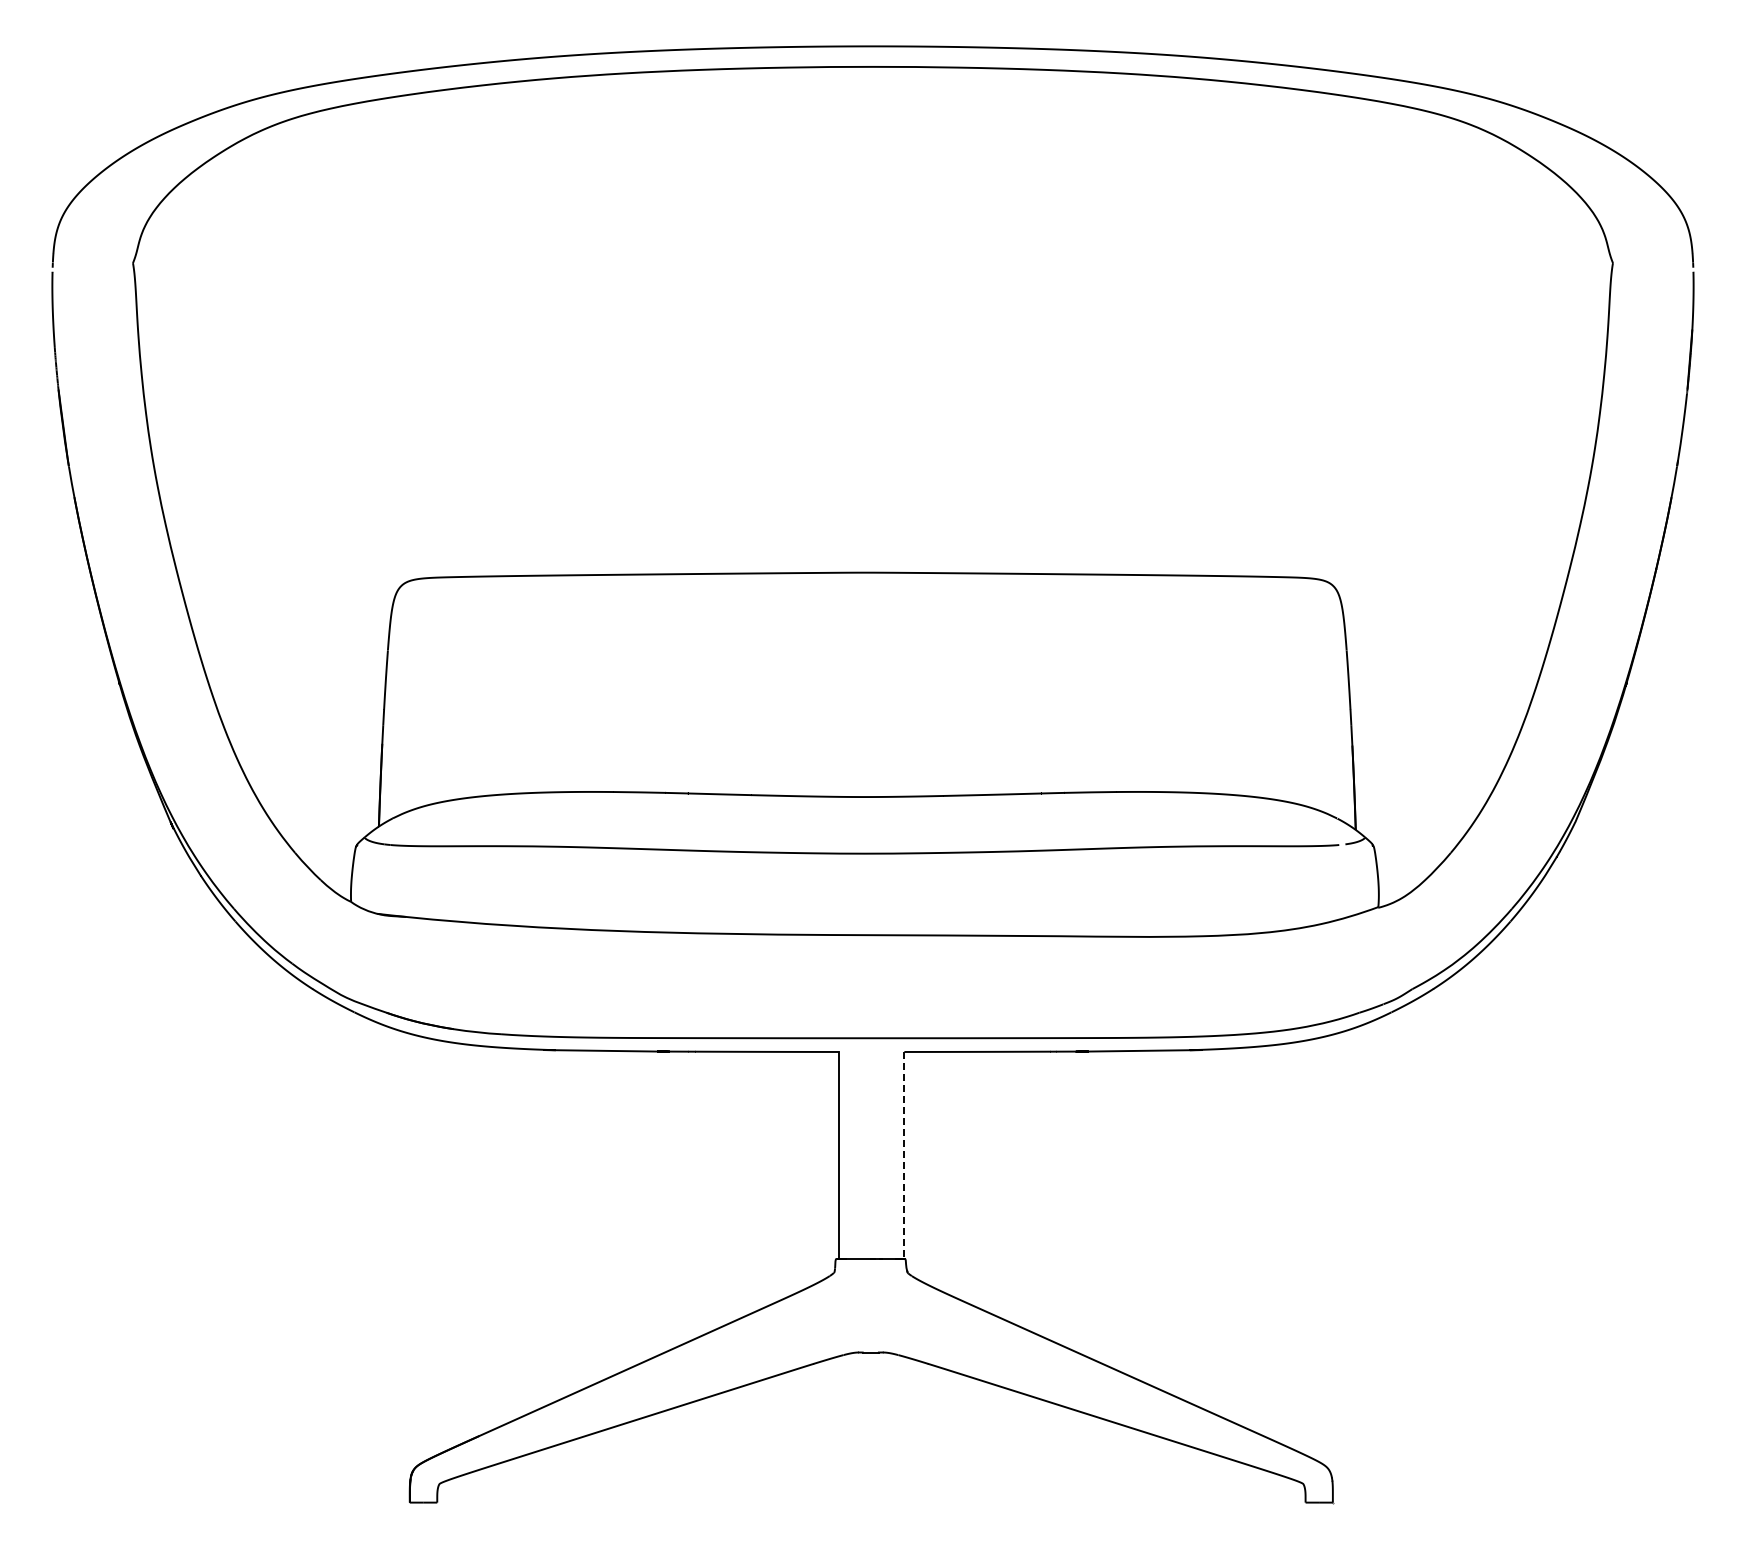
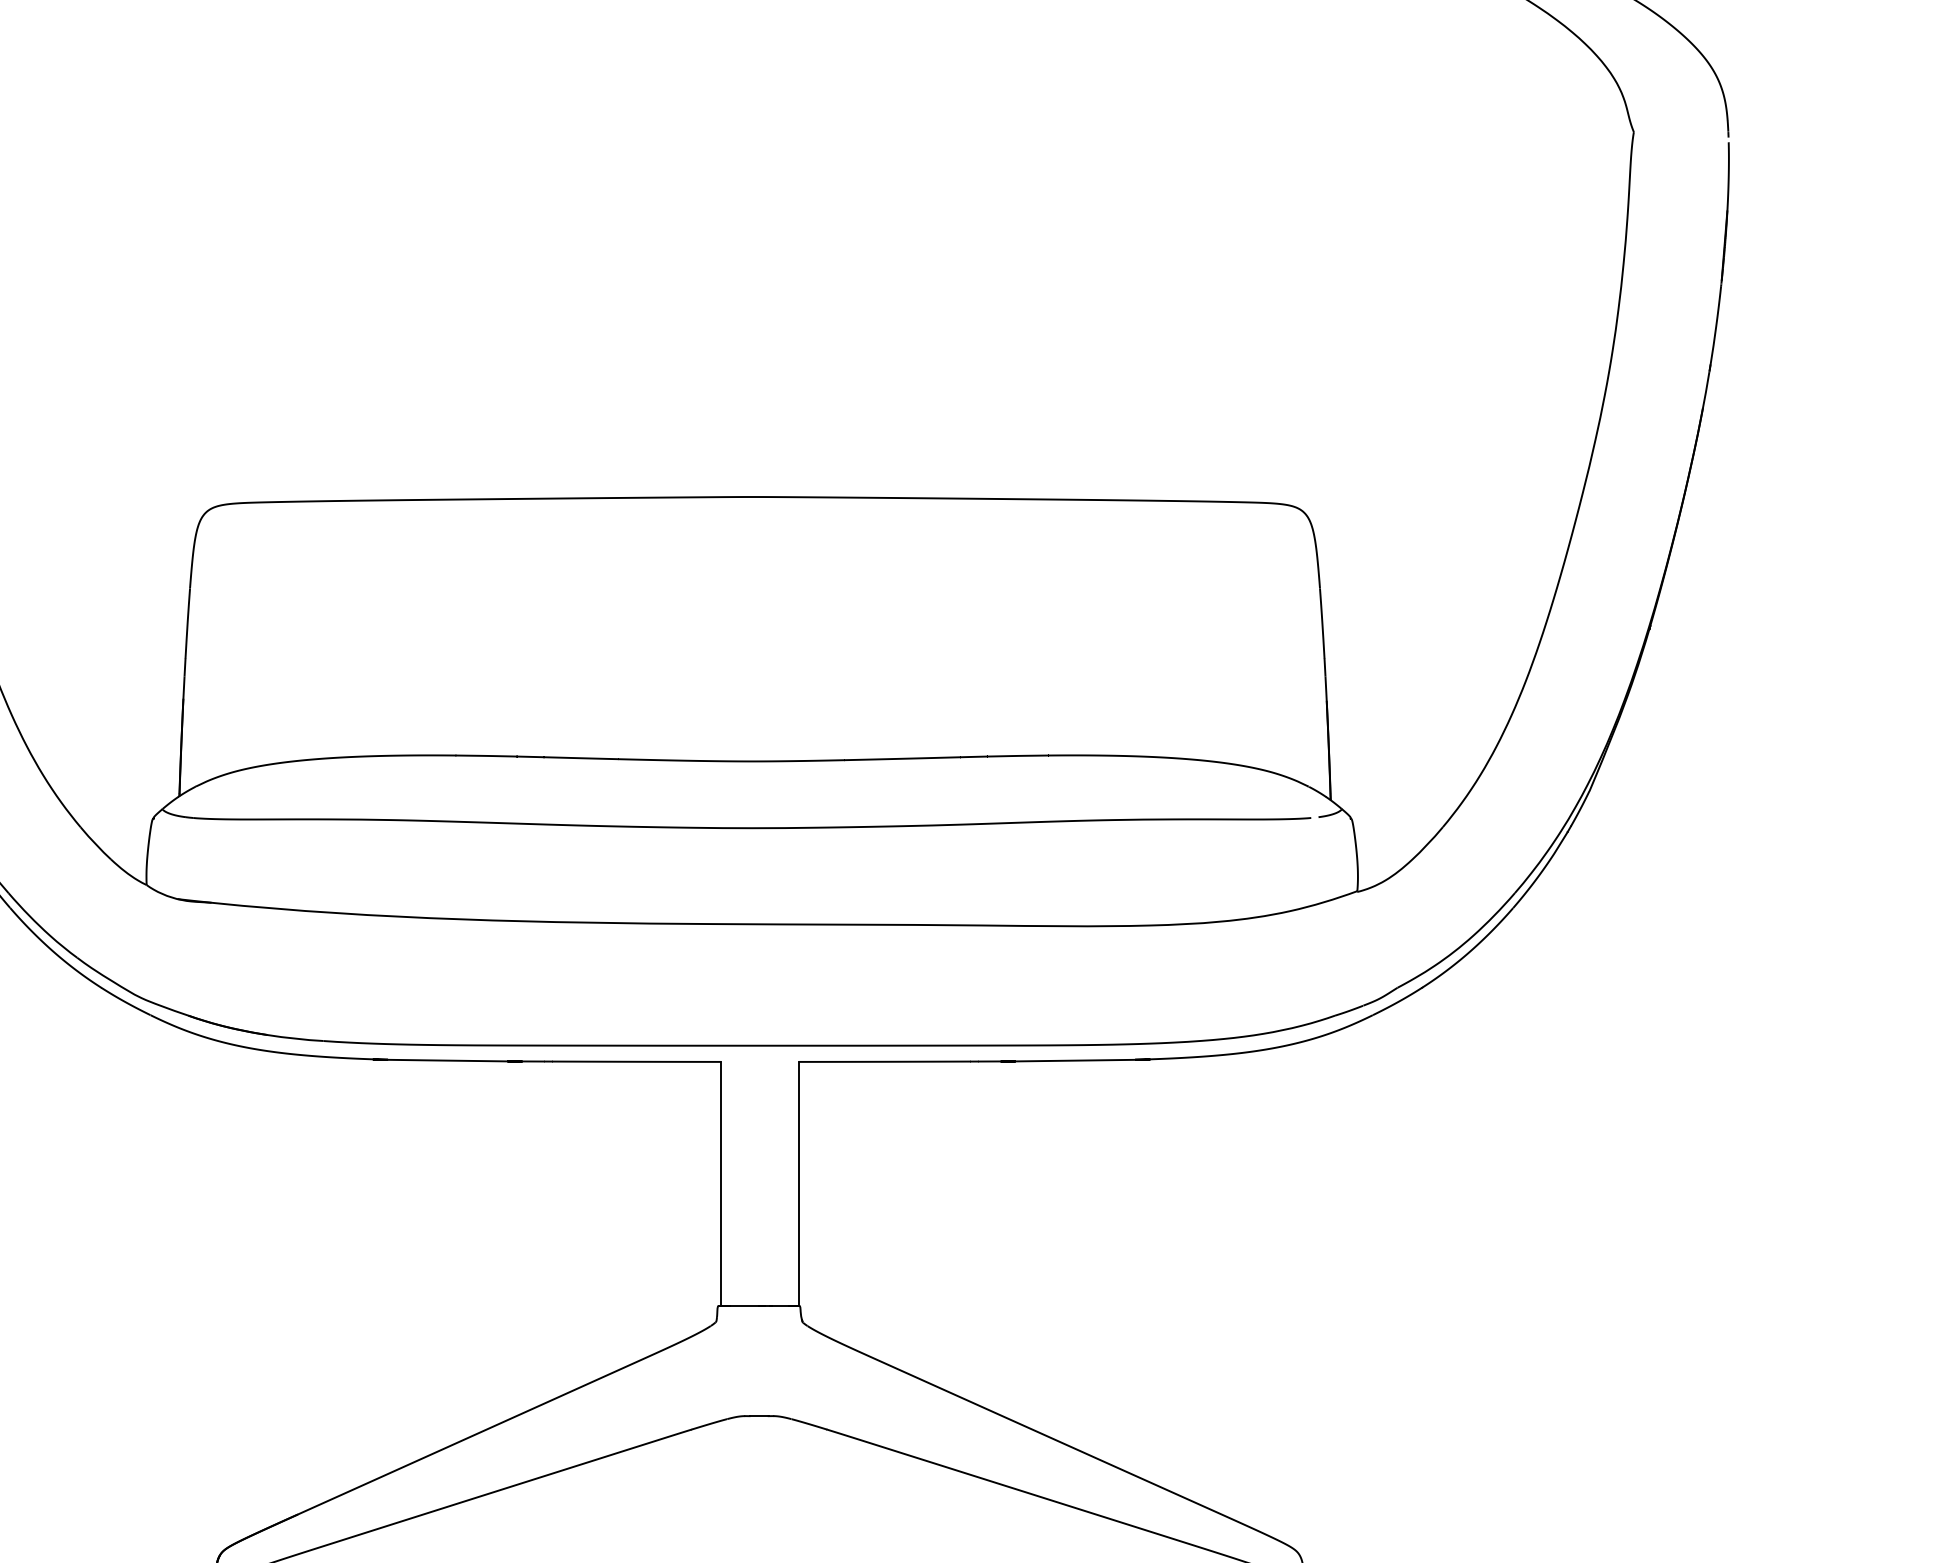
line: (904, 1155) -> (798, 1183), dashed -> solid

